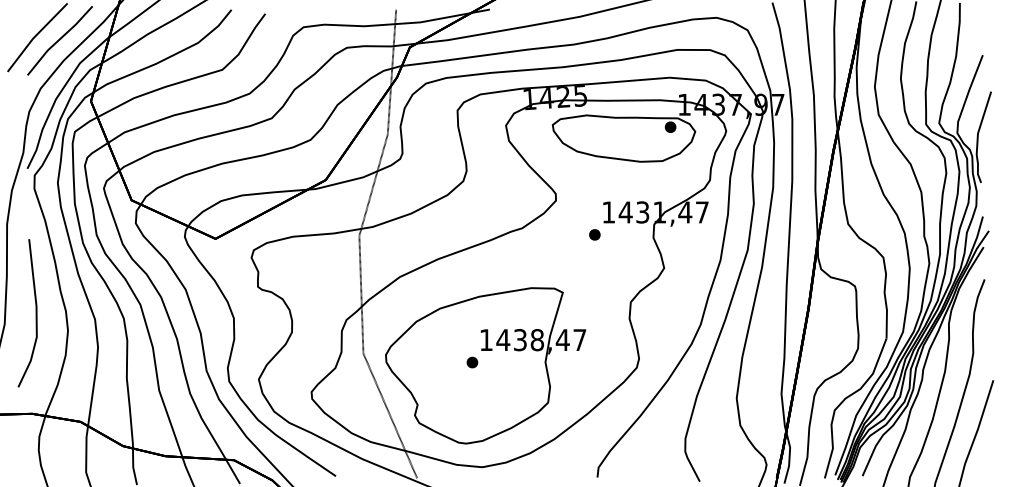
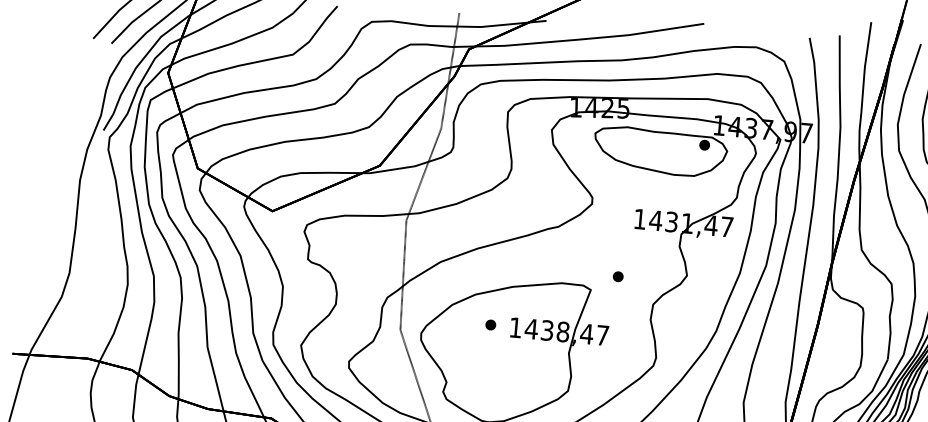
part: (594, 234) -> (617, 276), moved
line: (35, 313) -> (99, 265), removed
part: (472, 362) -> (490, 324), moved

